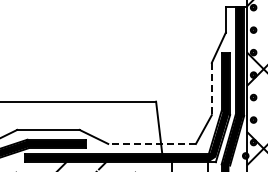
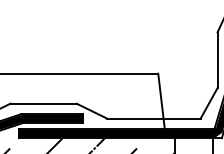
line: (211, 89) -> (217, 60), dashed -> solid
line: (152, 143) -> (154, 118), dashed -> solid

